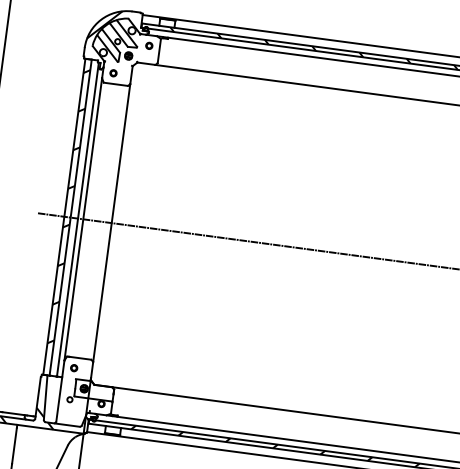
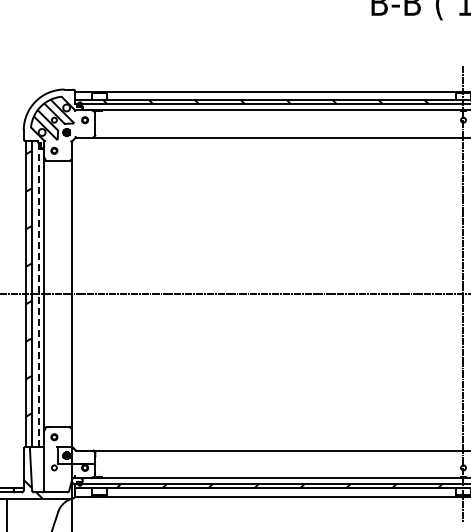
hatch: (104, 24) -> (39, 105), removed
line: (78, 220) -> (39, 295), solid -> dashed

